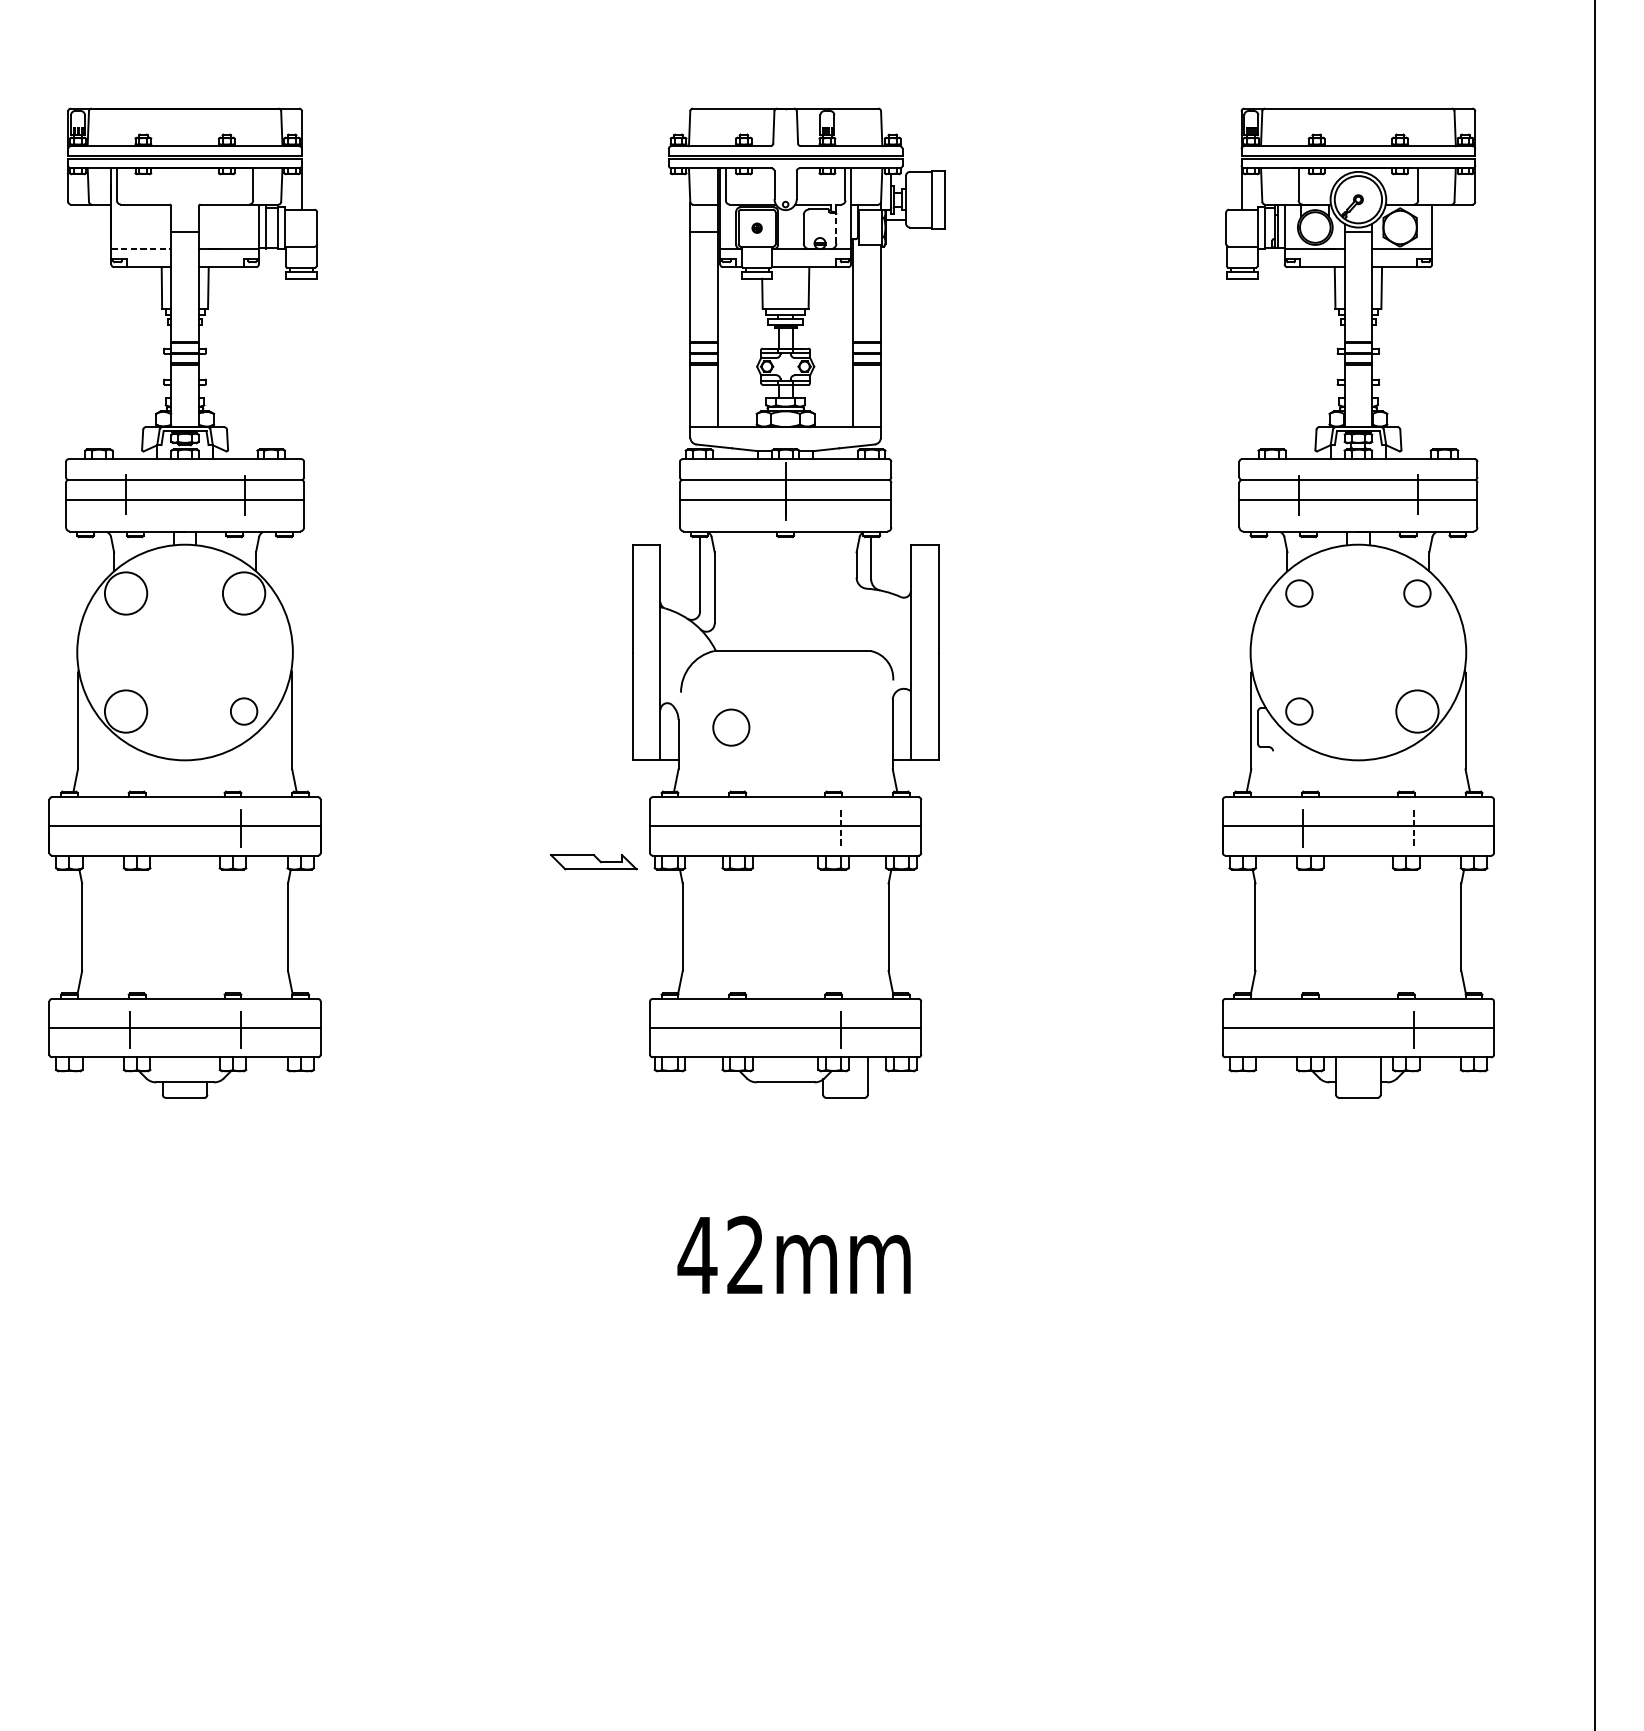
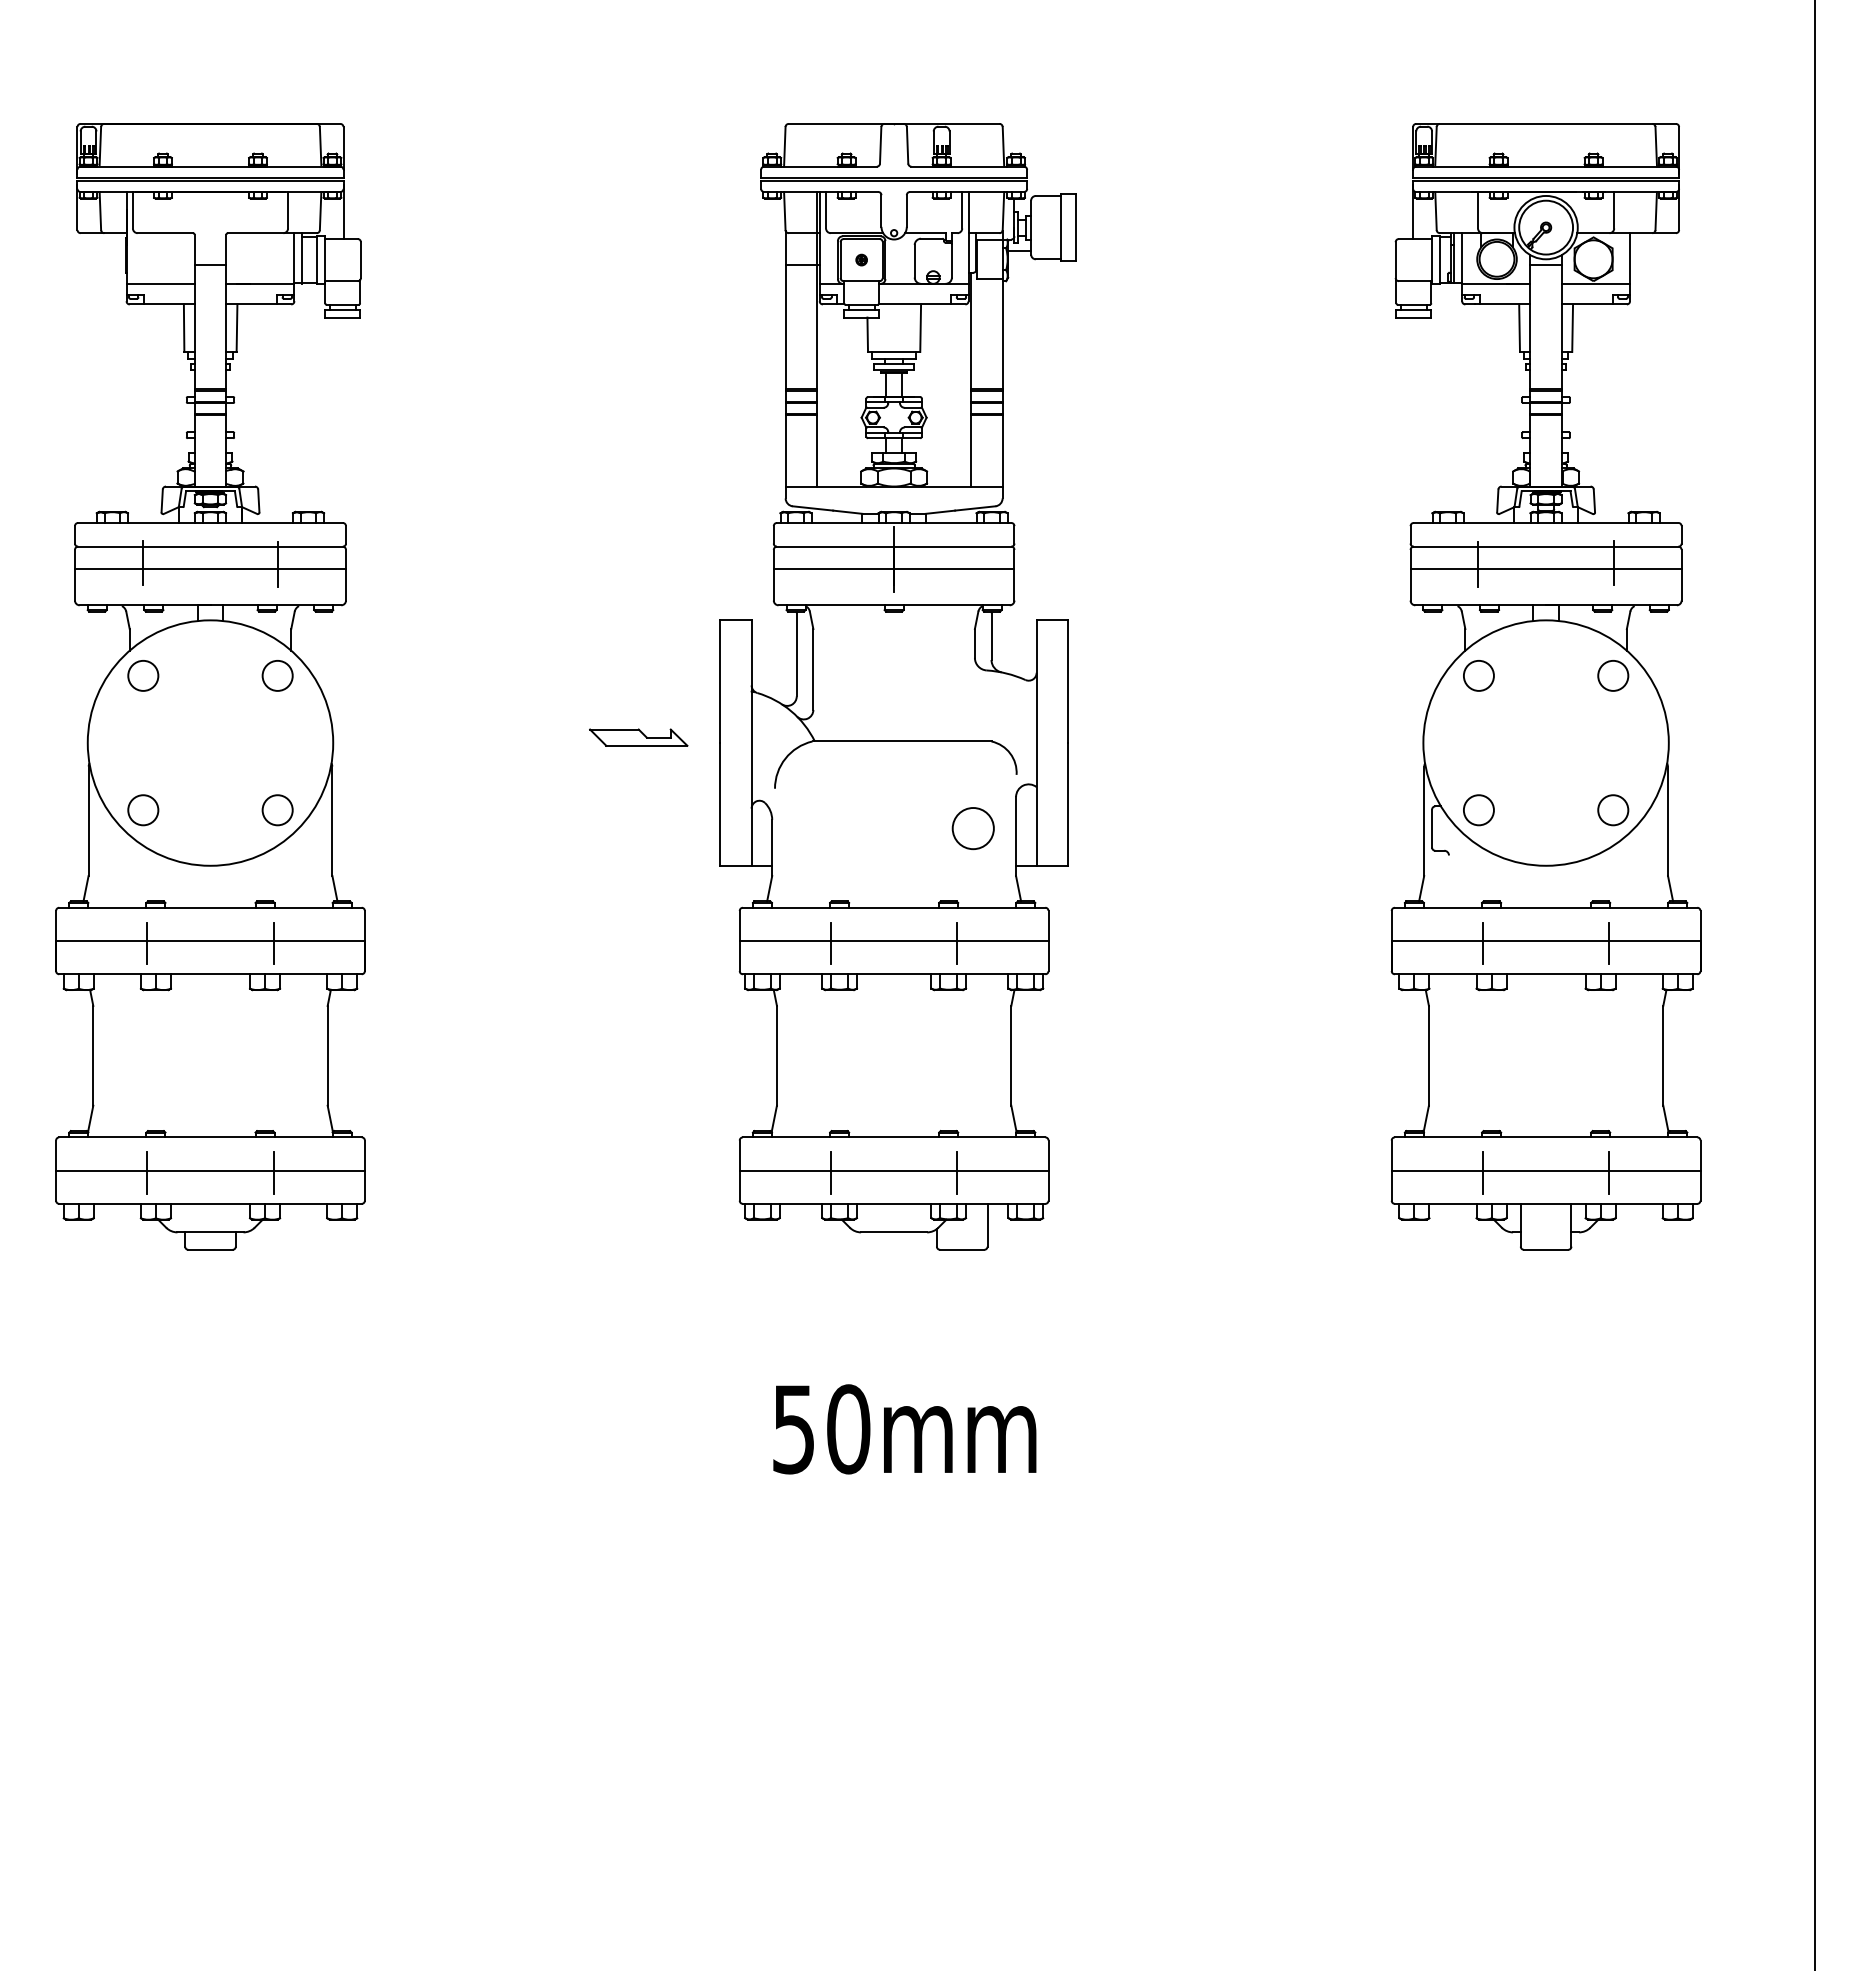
line: (836, 228) -> (951, 260), dashed -> solid
line: (142, 248) -> (161, 283), dashed -> solid
circle: (126, 593) -> (143, 675), size x0.62
circle: (243, 593) -> (277, 675), size x0.62
circle: (126, 711) -> (143, 810), size x0.62
circle: (1417, 711) -> (1613, 810), size x0.62
circle: (730, 727) -> (972, 828), moved
line: (129, 827) -> (147, 942), added
line: (729, 827) -> (830, 942), added
line: (841, 828) -> (957, 943), dashed -> solid
line: (1414, 828) -> (1609, 943), dashed -> solid
part: (593, 861) -> (638, 737), moved
line: (729, 1029) -> (830, 1172), added
line: (1302, 1029) -> (1482, 1172), added
text: (720, 1255) -> (820, 1429), 42mm -> 50mm

